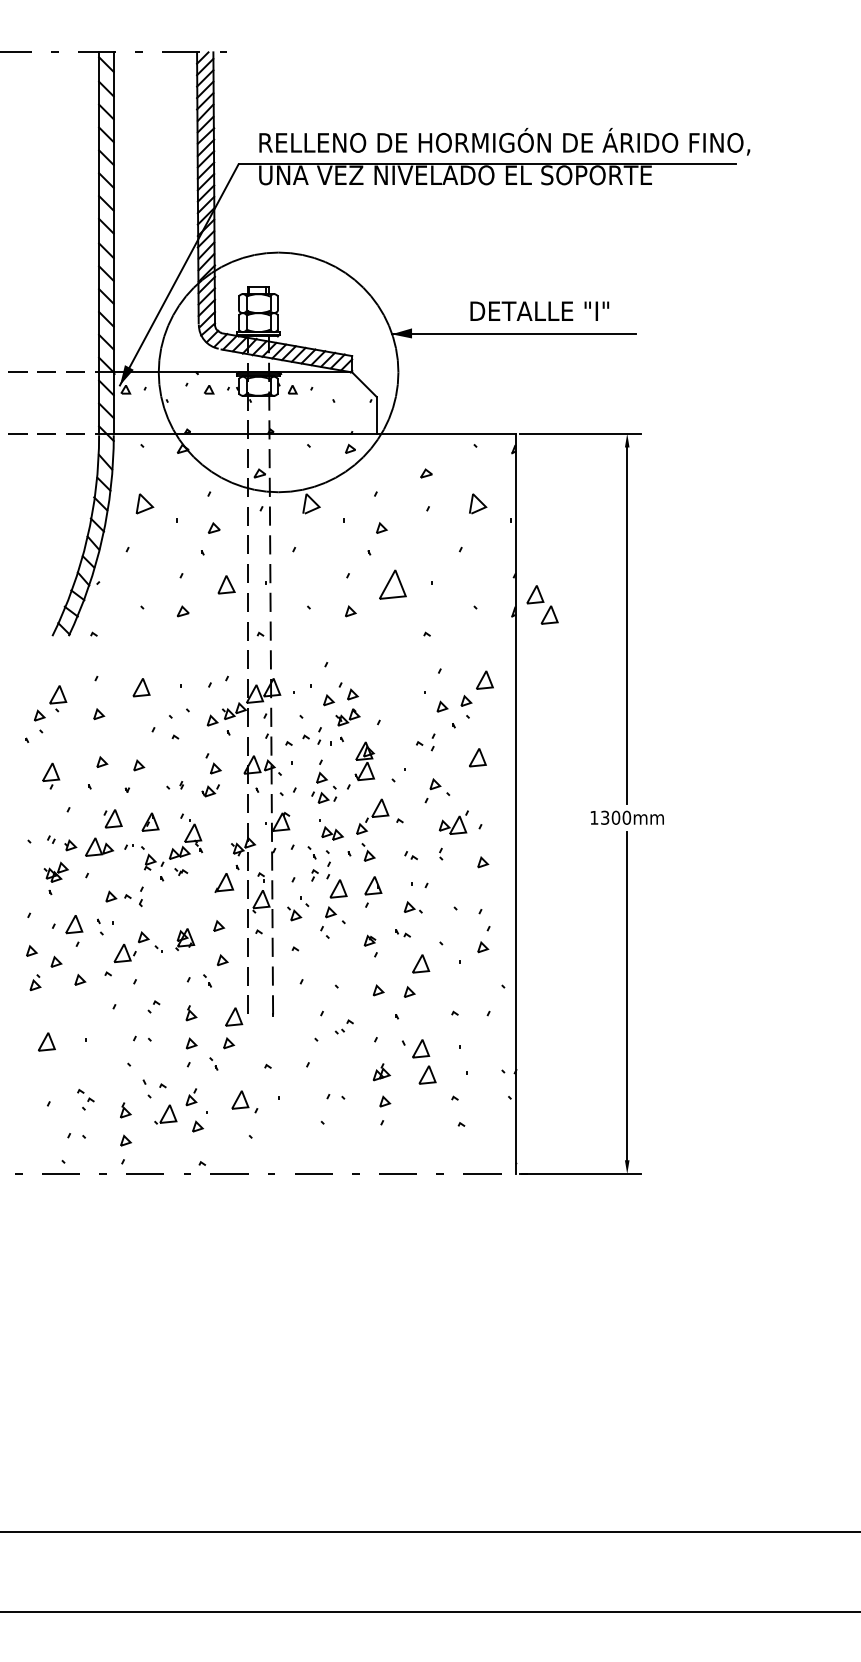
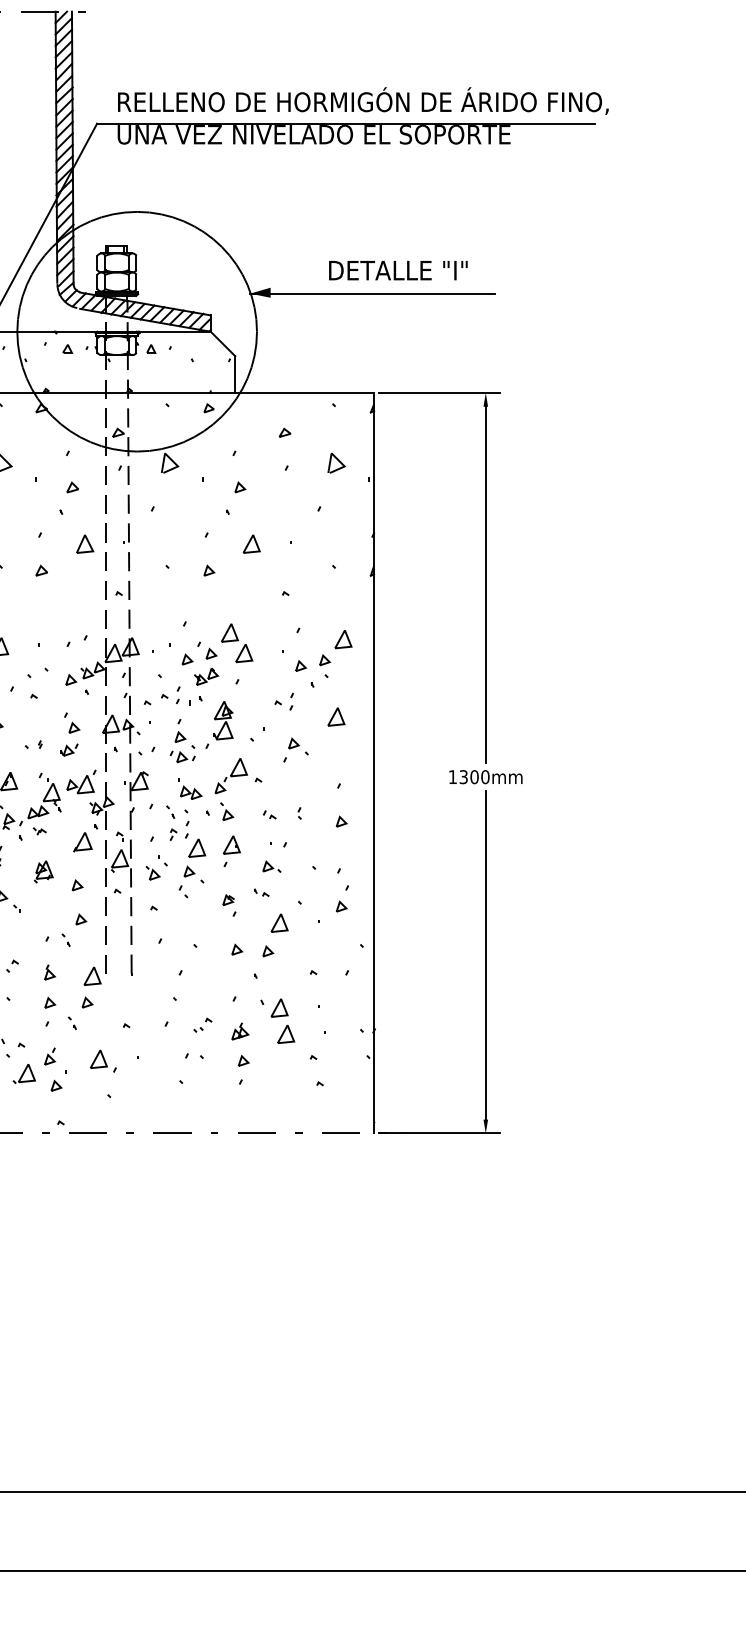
part: (393, 584) -> (252, 543), size x0.62
part: (542, 604) -> (237, 642), moved
part: (453, 822) -> (81, 781), moved
part: (185, 939) -> (44, 871), moved
part: (343, 1026) -> (202, 1024), moved

